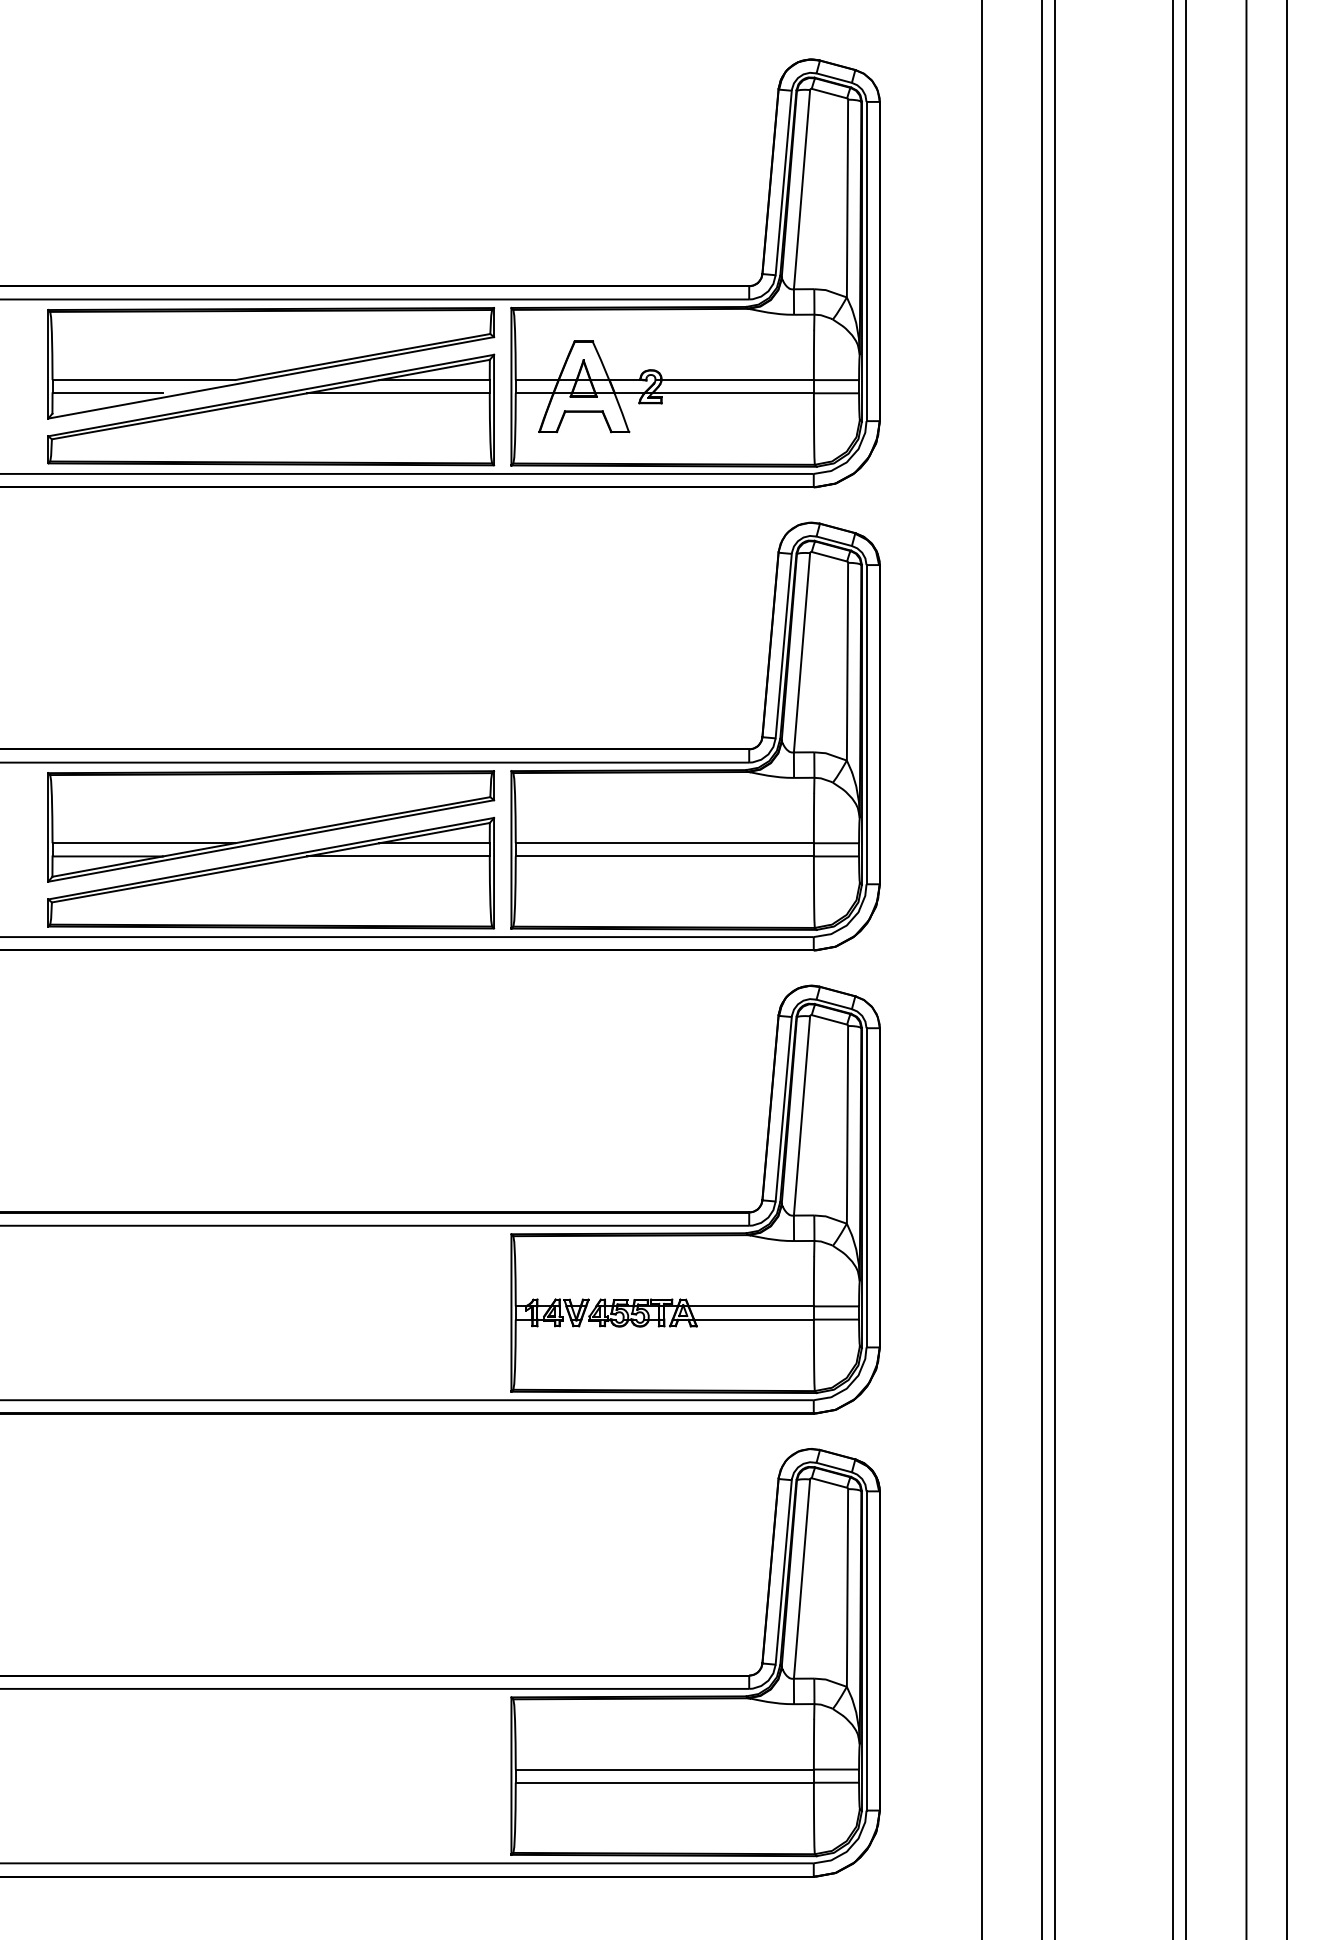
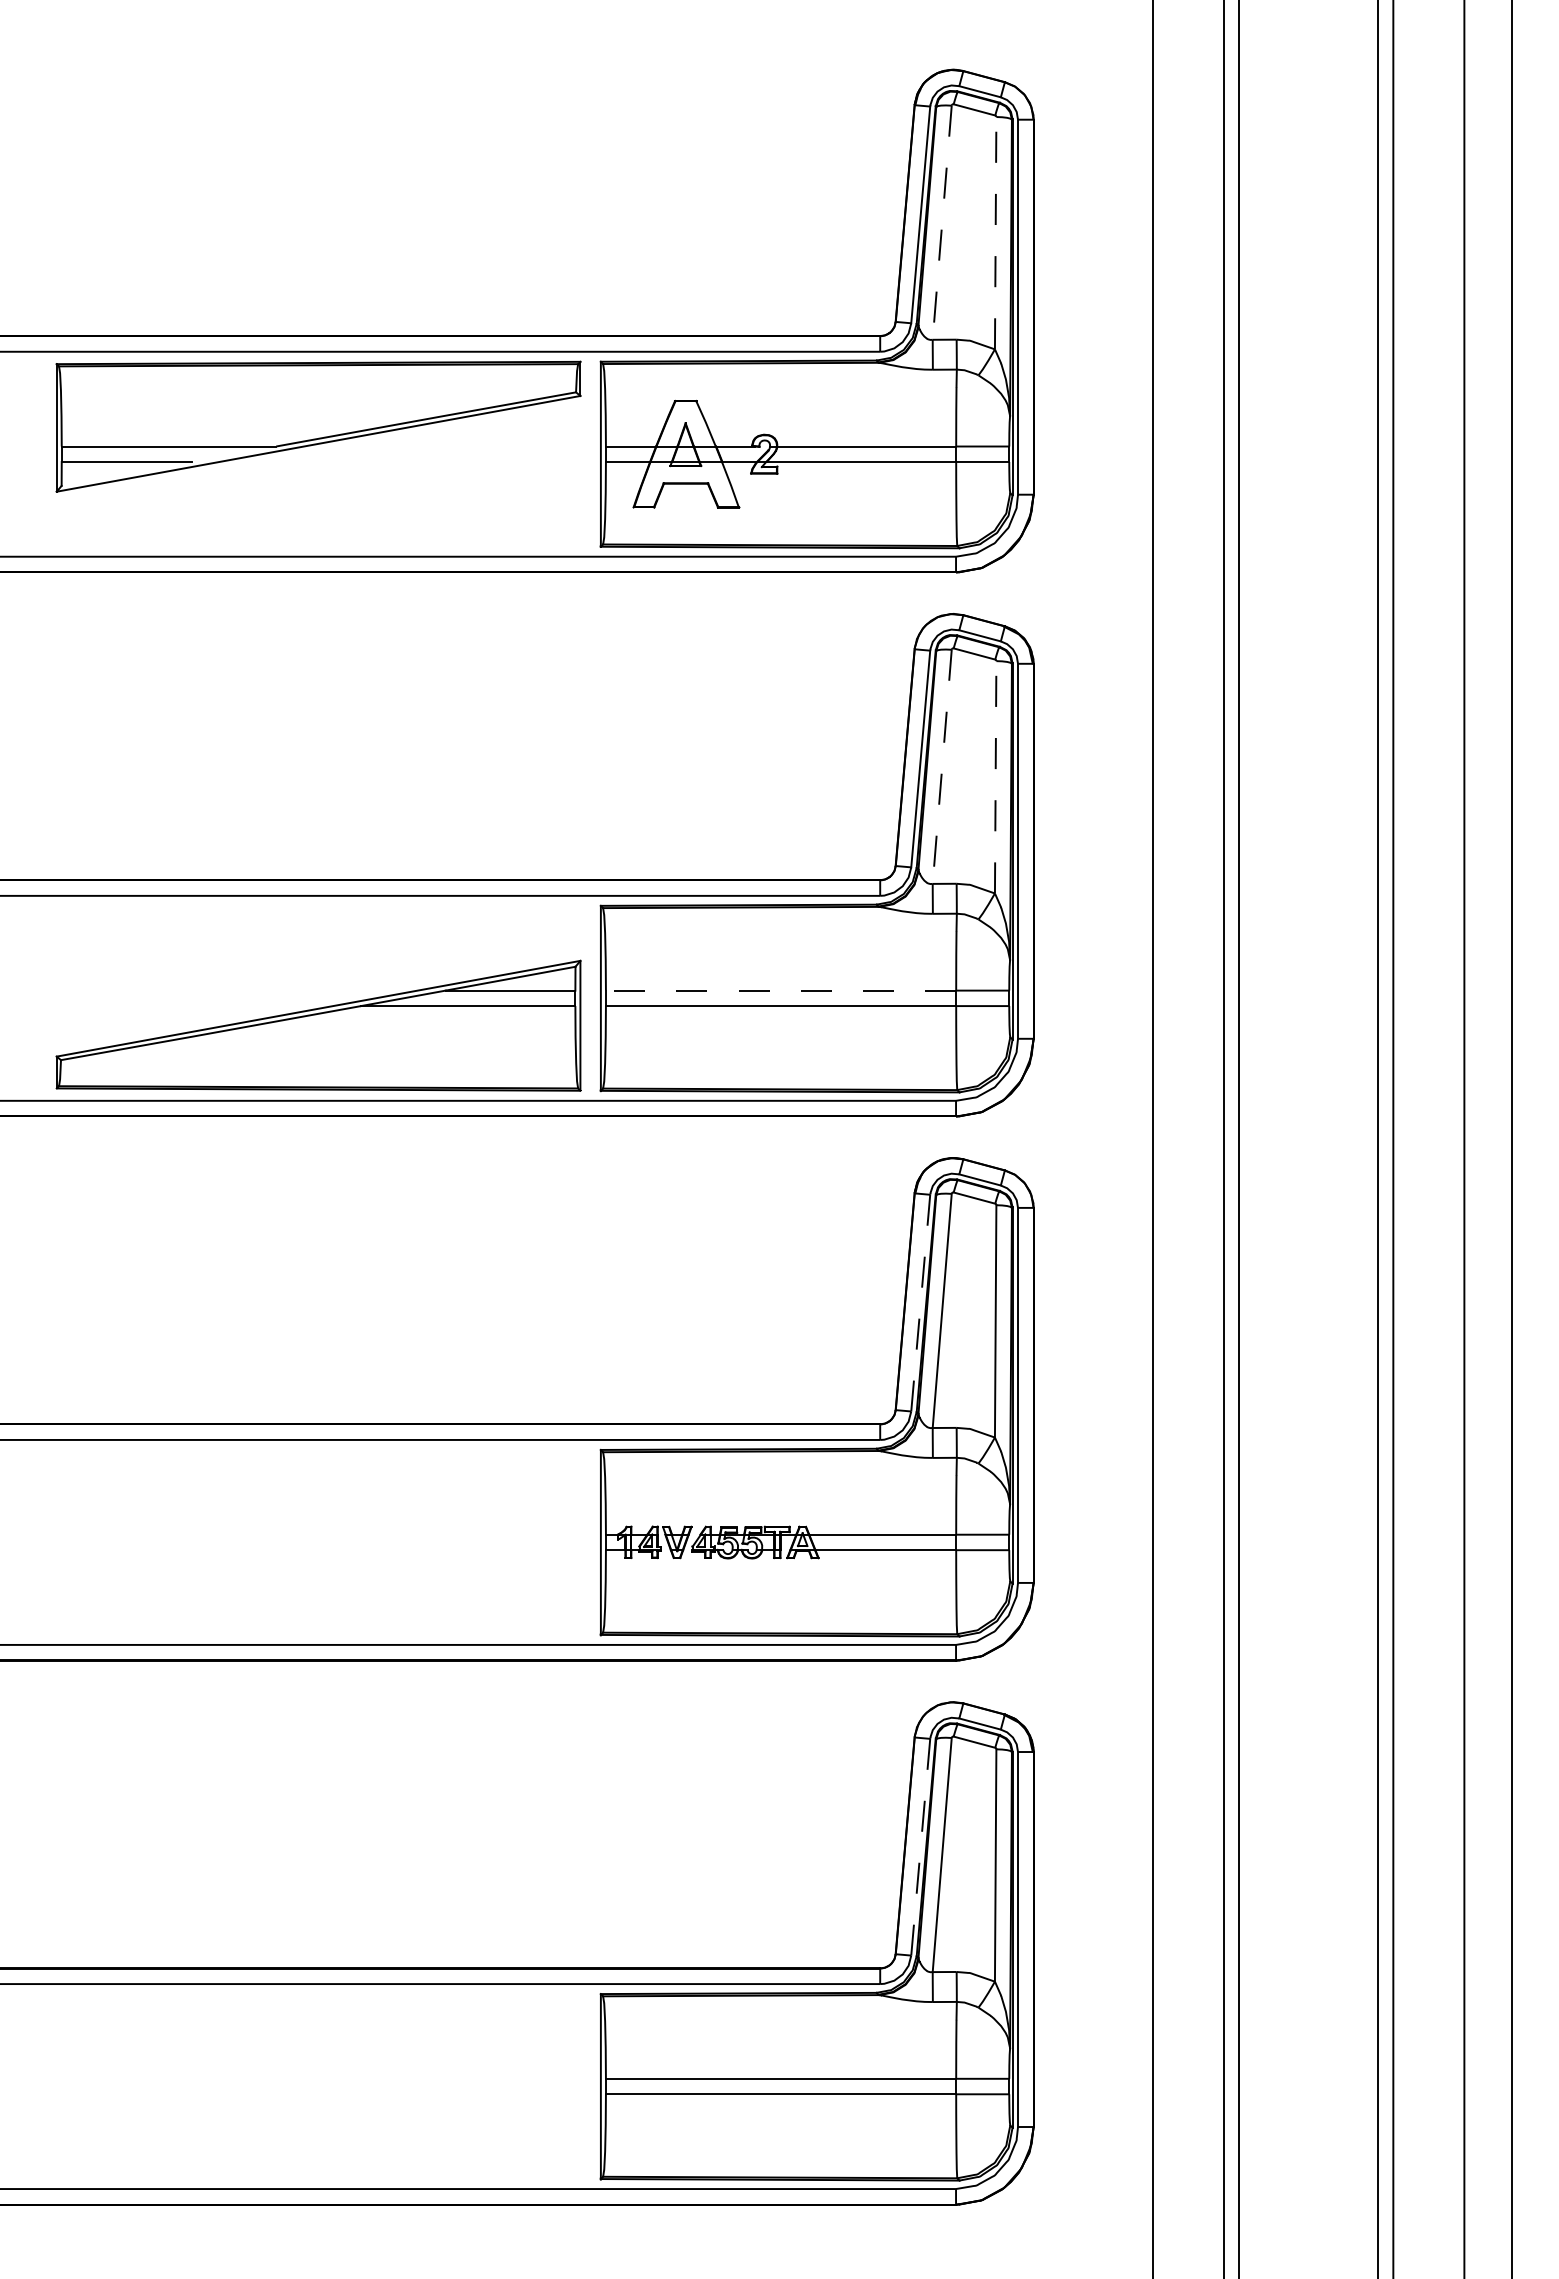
line: (802, 190) -> (942, 223), solid -> dashed
line: (847, 197) -> (995, 232), solid -> dashed
part: (271, 409) -> (318, 481), removed
line: (802, 653) -> (942, 767), solid -> dashed
line: (847, 661) -> (995, 776), solid -> dashed
part: (271, 826) -> (318, 970), removed
line: (664, 843) -> (780, 990), solid -> dashed
line: (783, 1109) -> (920, 1303), solid -> dashed
line: (783, 1572) -> (920, 1847), solid -> dashed

